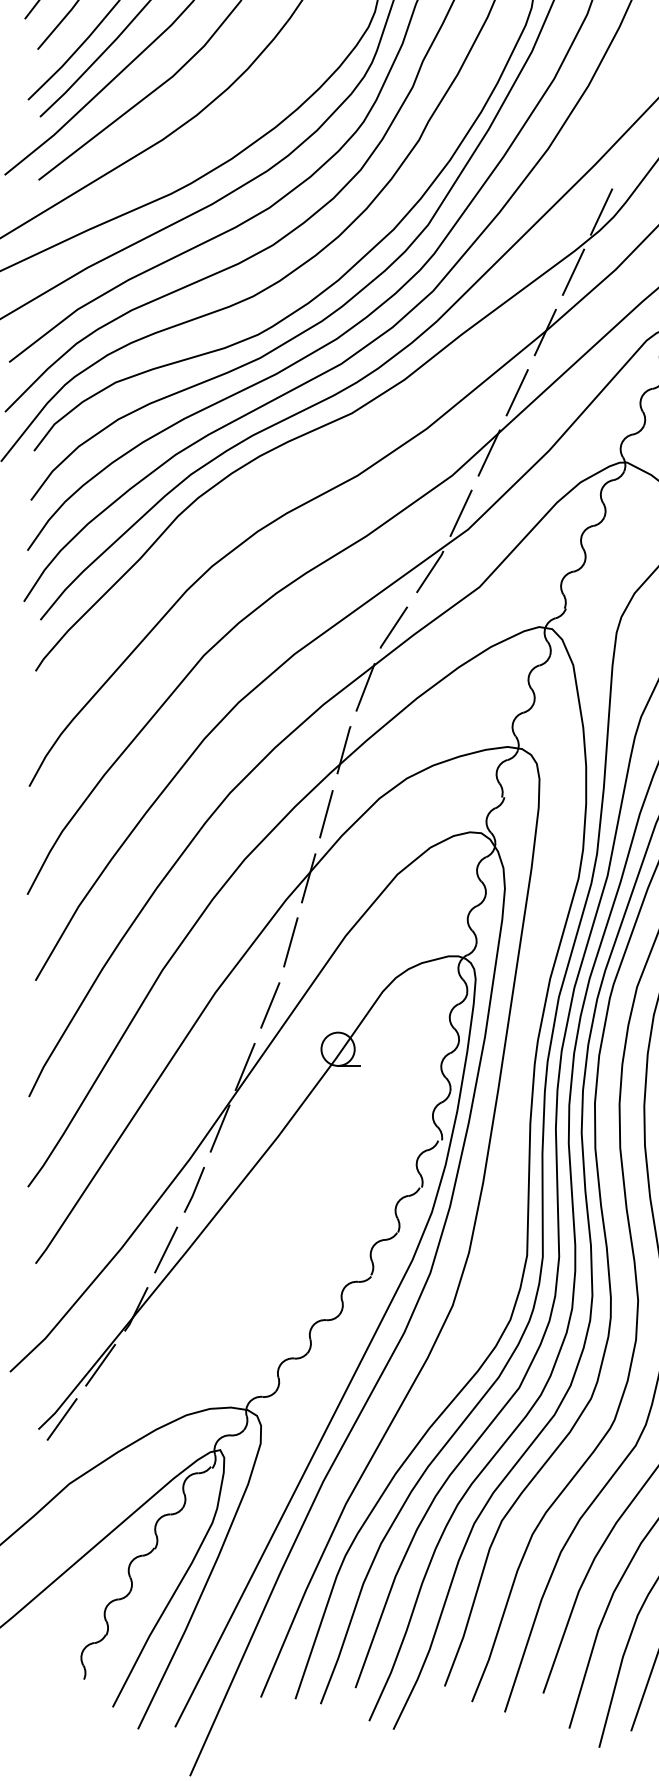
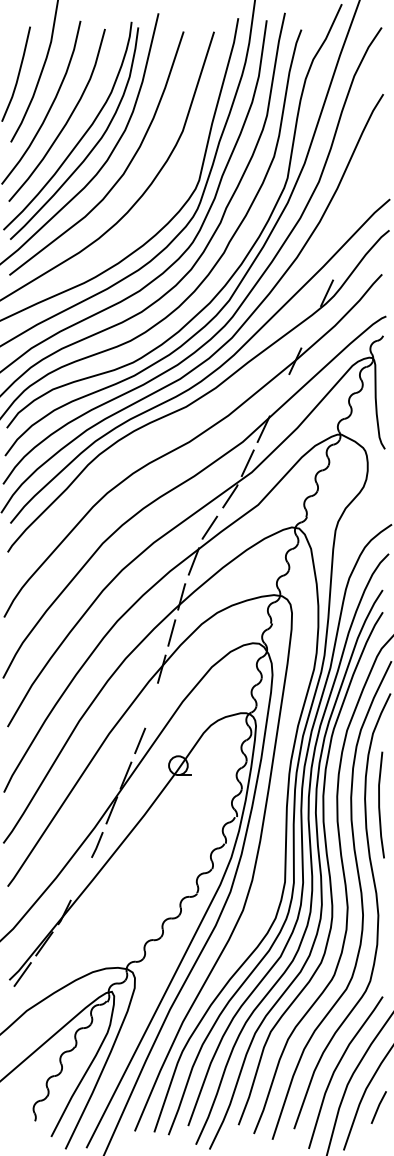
line: (573, 272) -> (311, 327), removed
line: (517, 393) -> (279, 395), removed
line: (290, 940) -> (151, 704), removed
line: (166, 1249) -> (81, 878), removed

